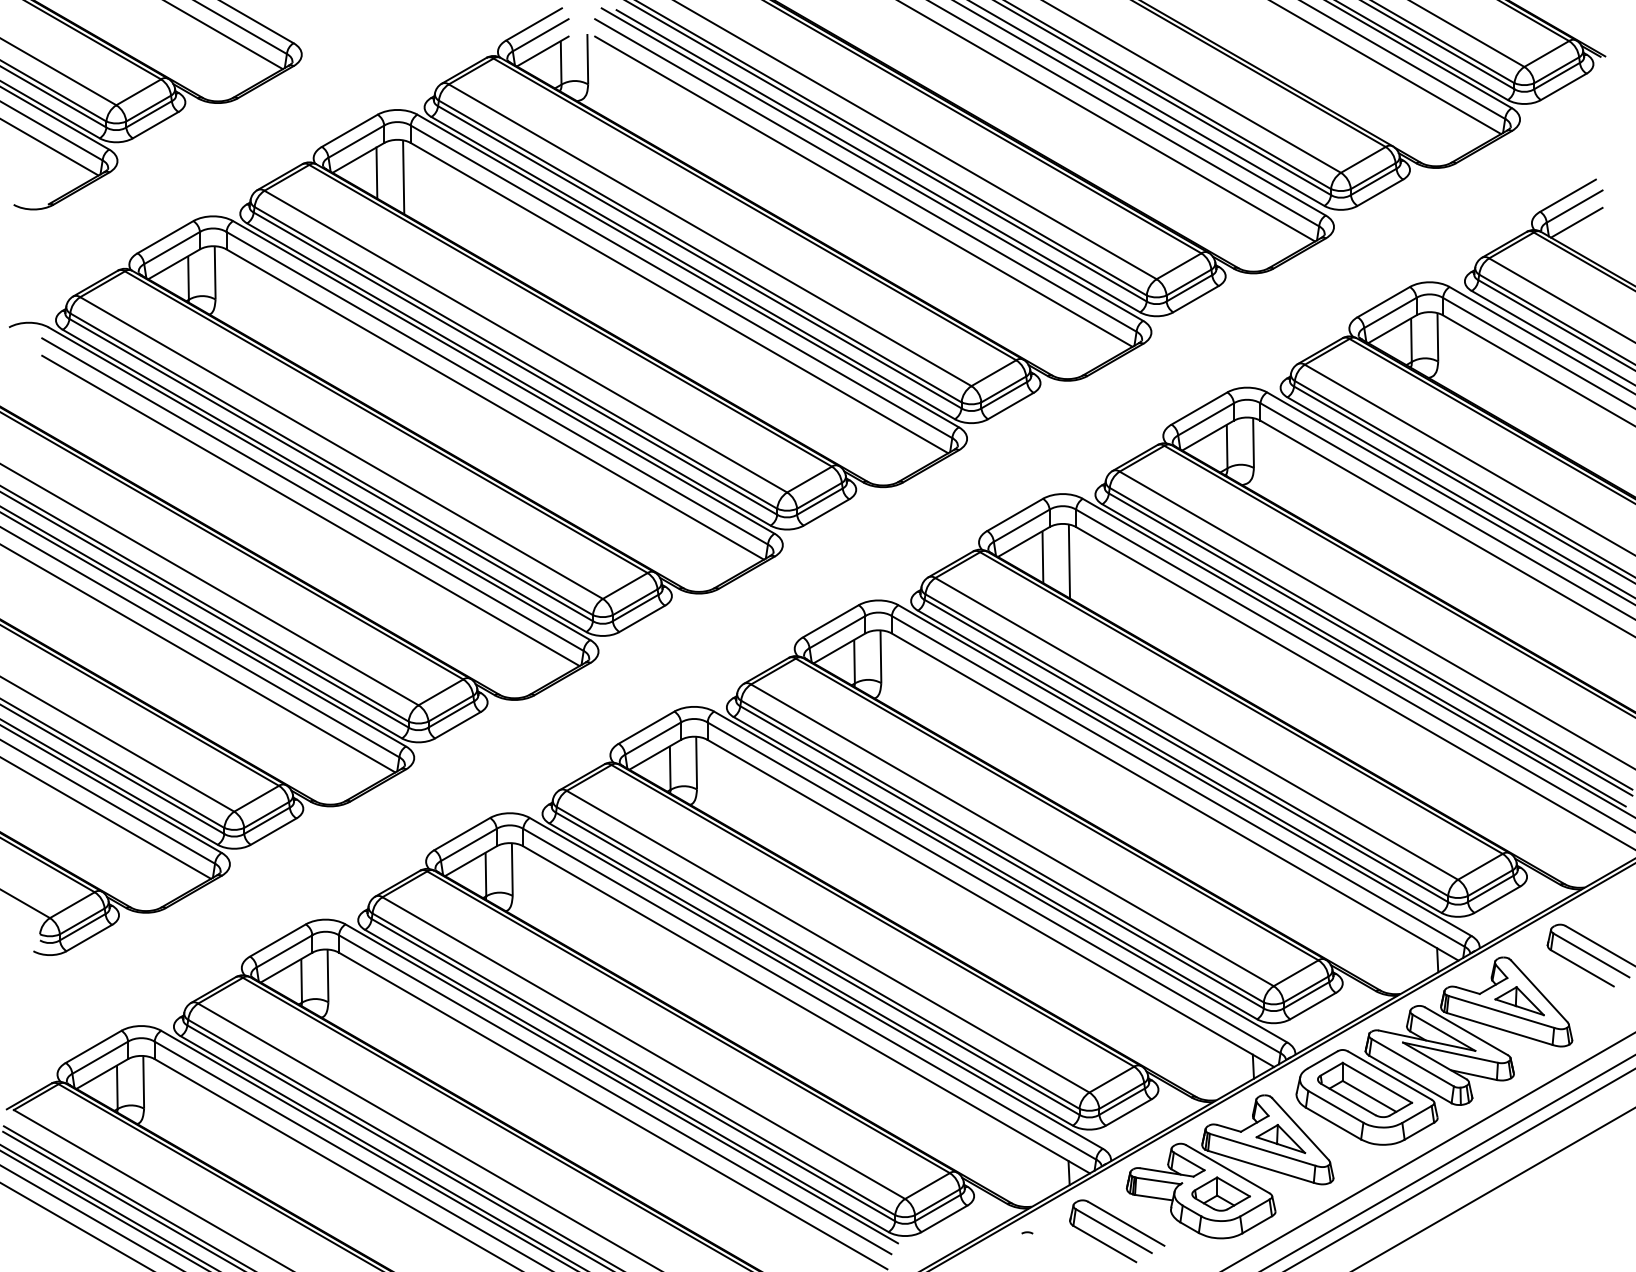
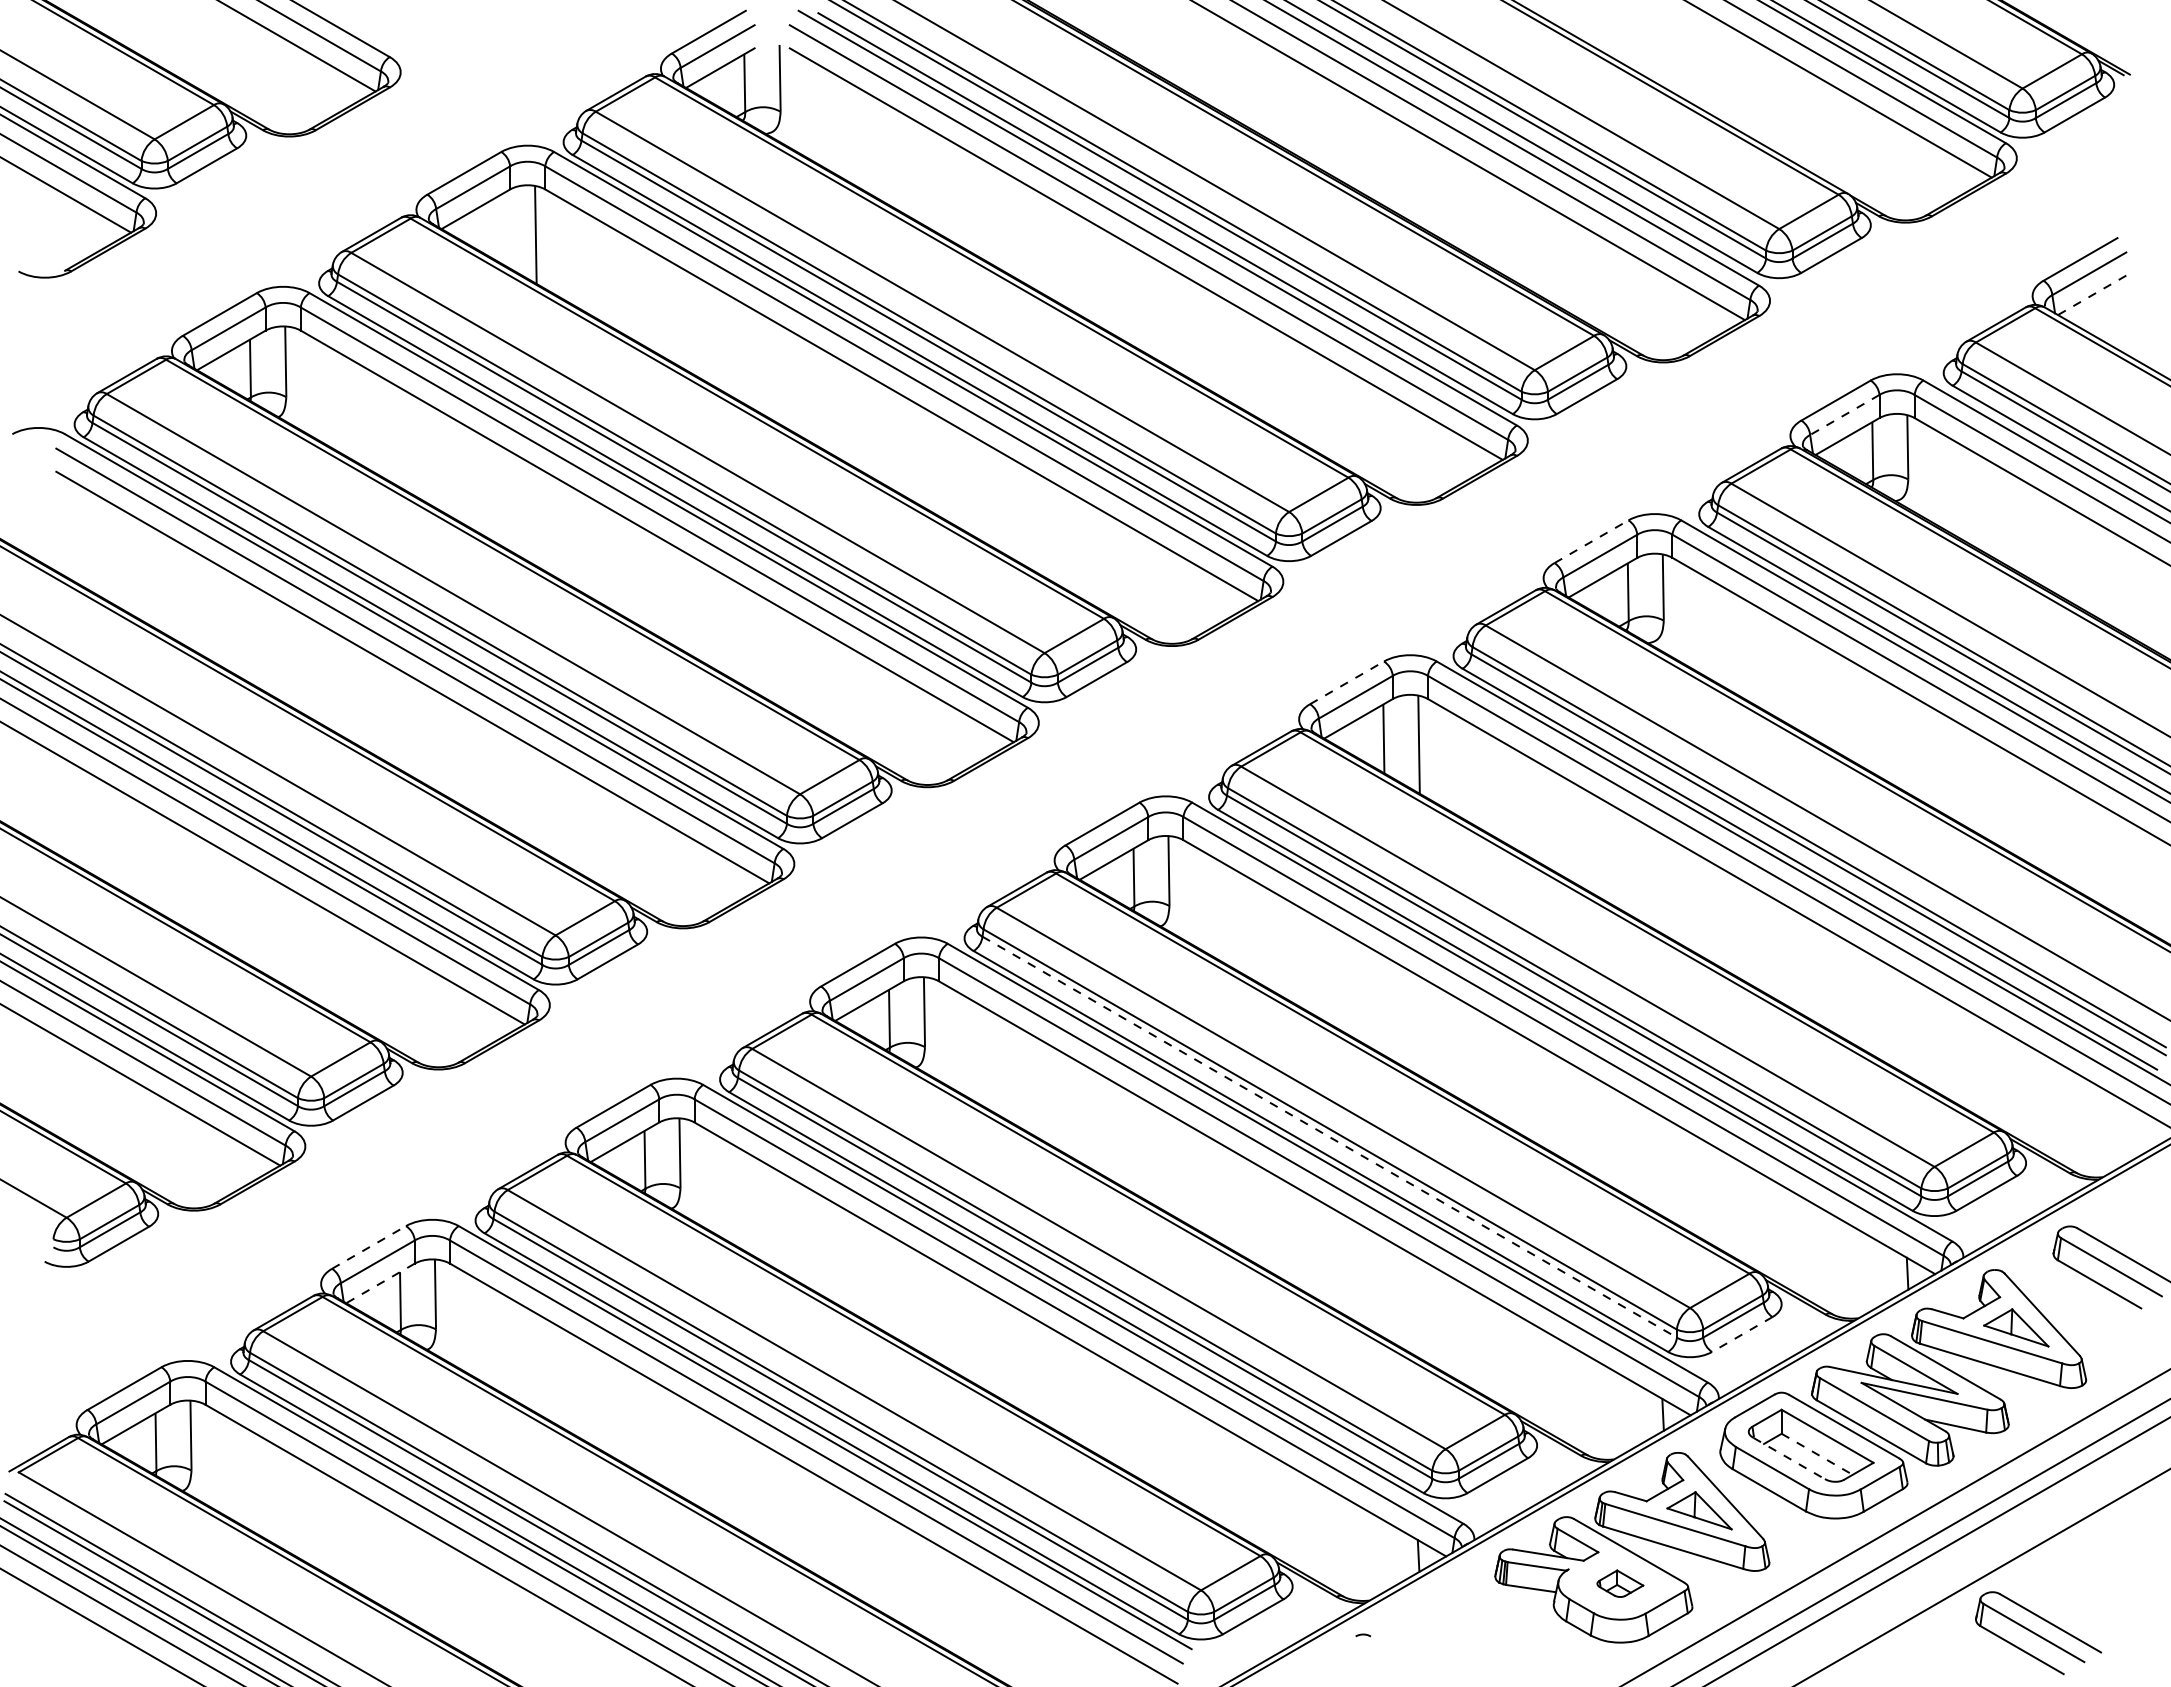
line: (376, 173) -> (499, 229), removed
line: (1576, 222) -> (2091, 295), solid -> dashed
line: (1390, 313) -> (1844, 415), solid -> dashed
line: (1199, 408) -> (1591, 541), solid -> dashed
line: (1015, 514) -> (1347, 682), solid -> dashed
line: (1001, 857) -> (1329, 1137), solid -> dashed
line: (278, 940) -> (369, 1247), solid -> dashed
line: (286, 967) -> (380, 1283), solid -> dashed
line: (1313, 1006) -> (1742, 1334), solid -> dashed
line: (1369, 1096) -> (1817, 1454), solid -> dashed
line: (1348, 1099) -> (1789, 1458), solid -> dashed
part: (1221, 1193) -> (1620, 1583), size x0.6
part: (1117, 1231) -> (2038, 1633), moved

